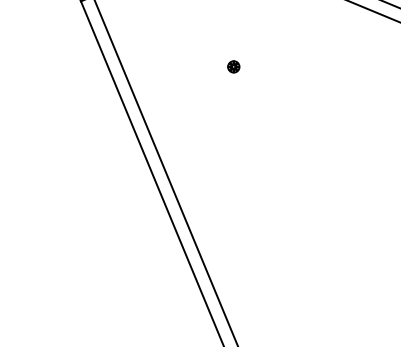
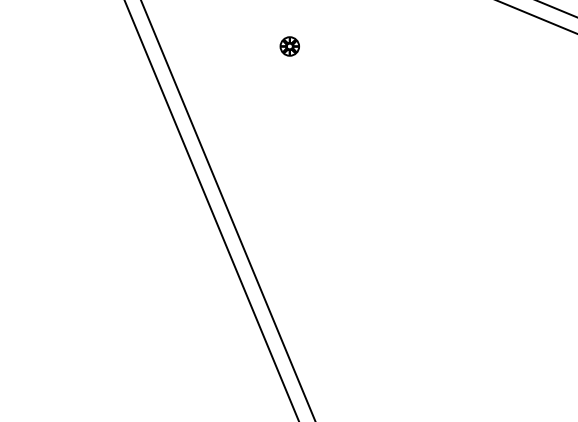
part: (233, 66) -> (289, 46), size x1.4

